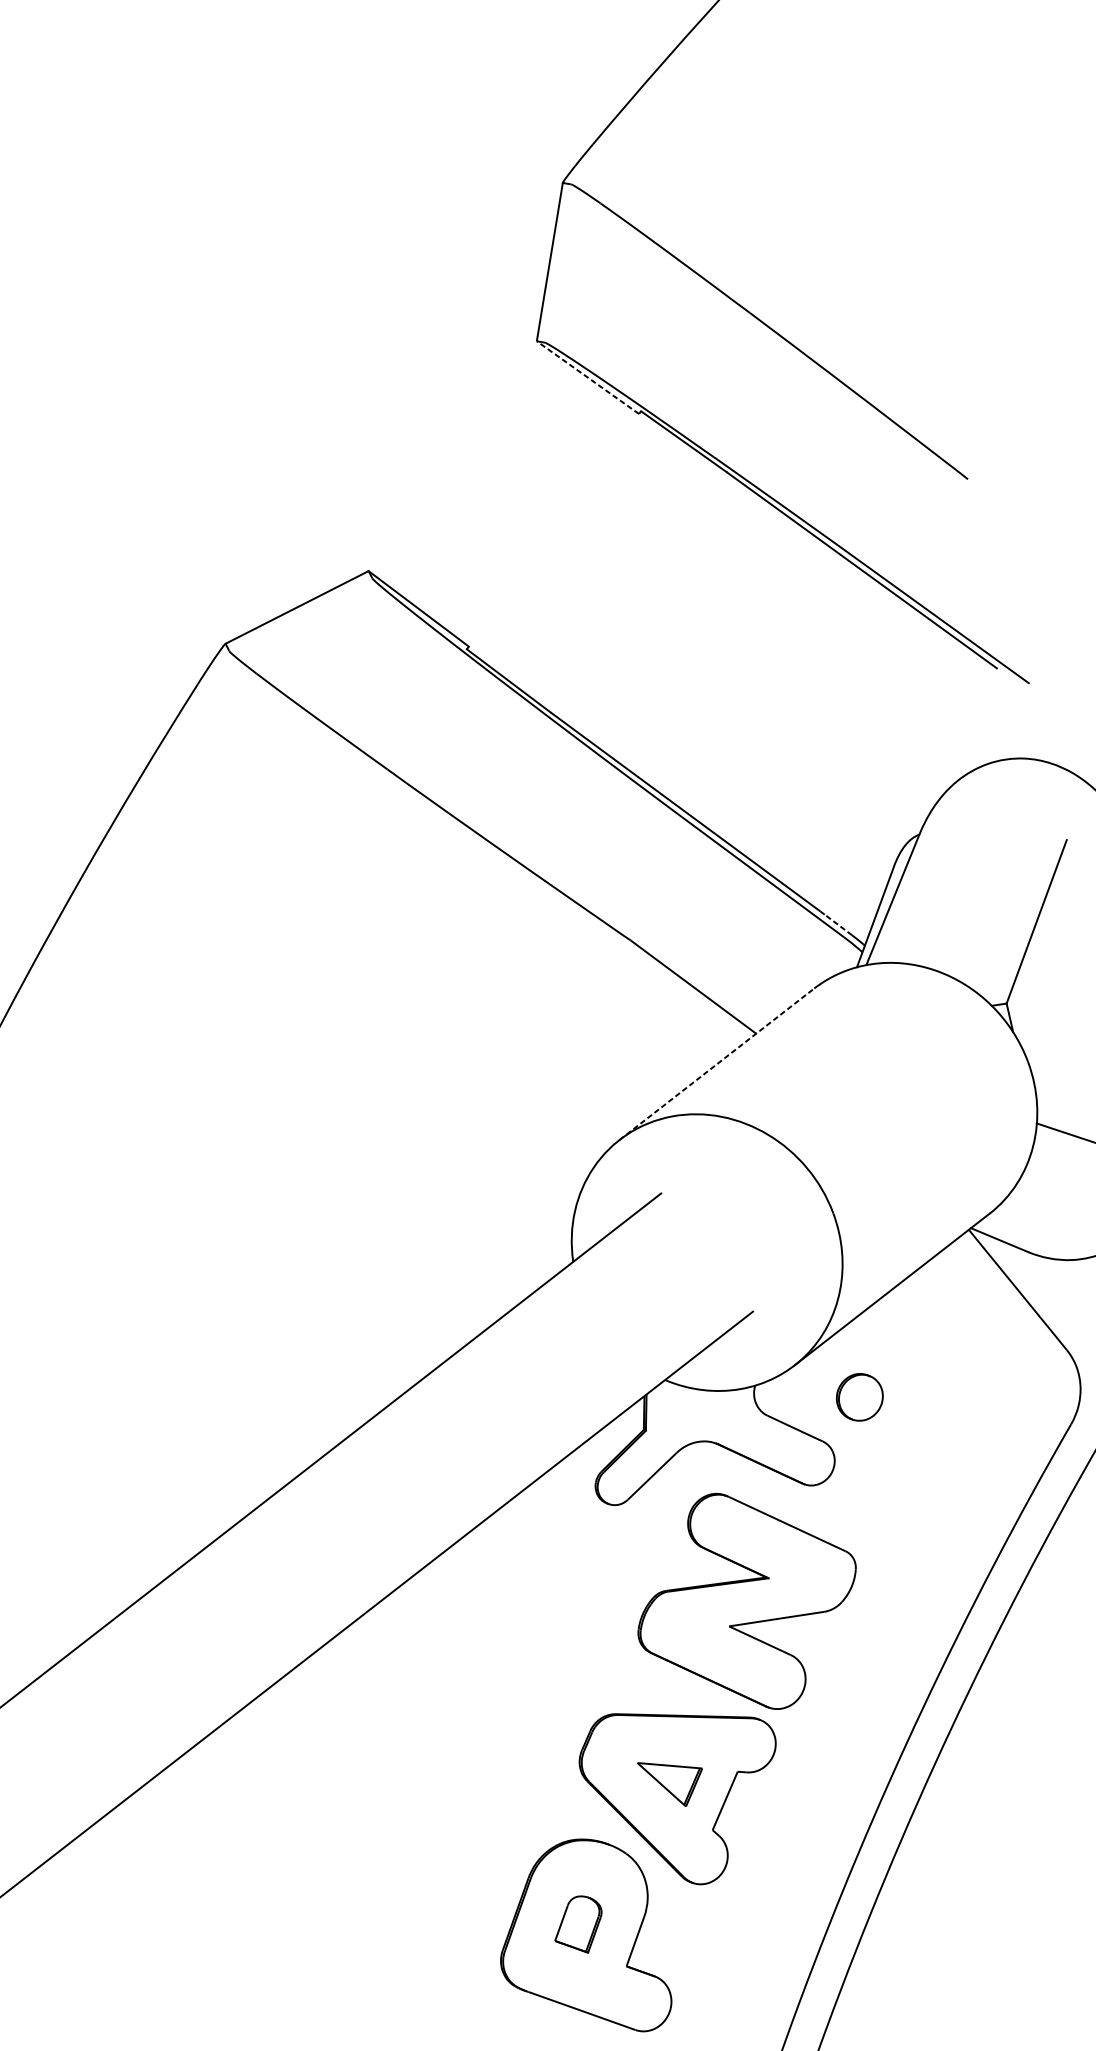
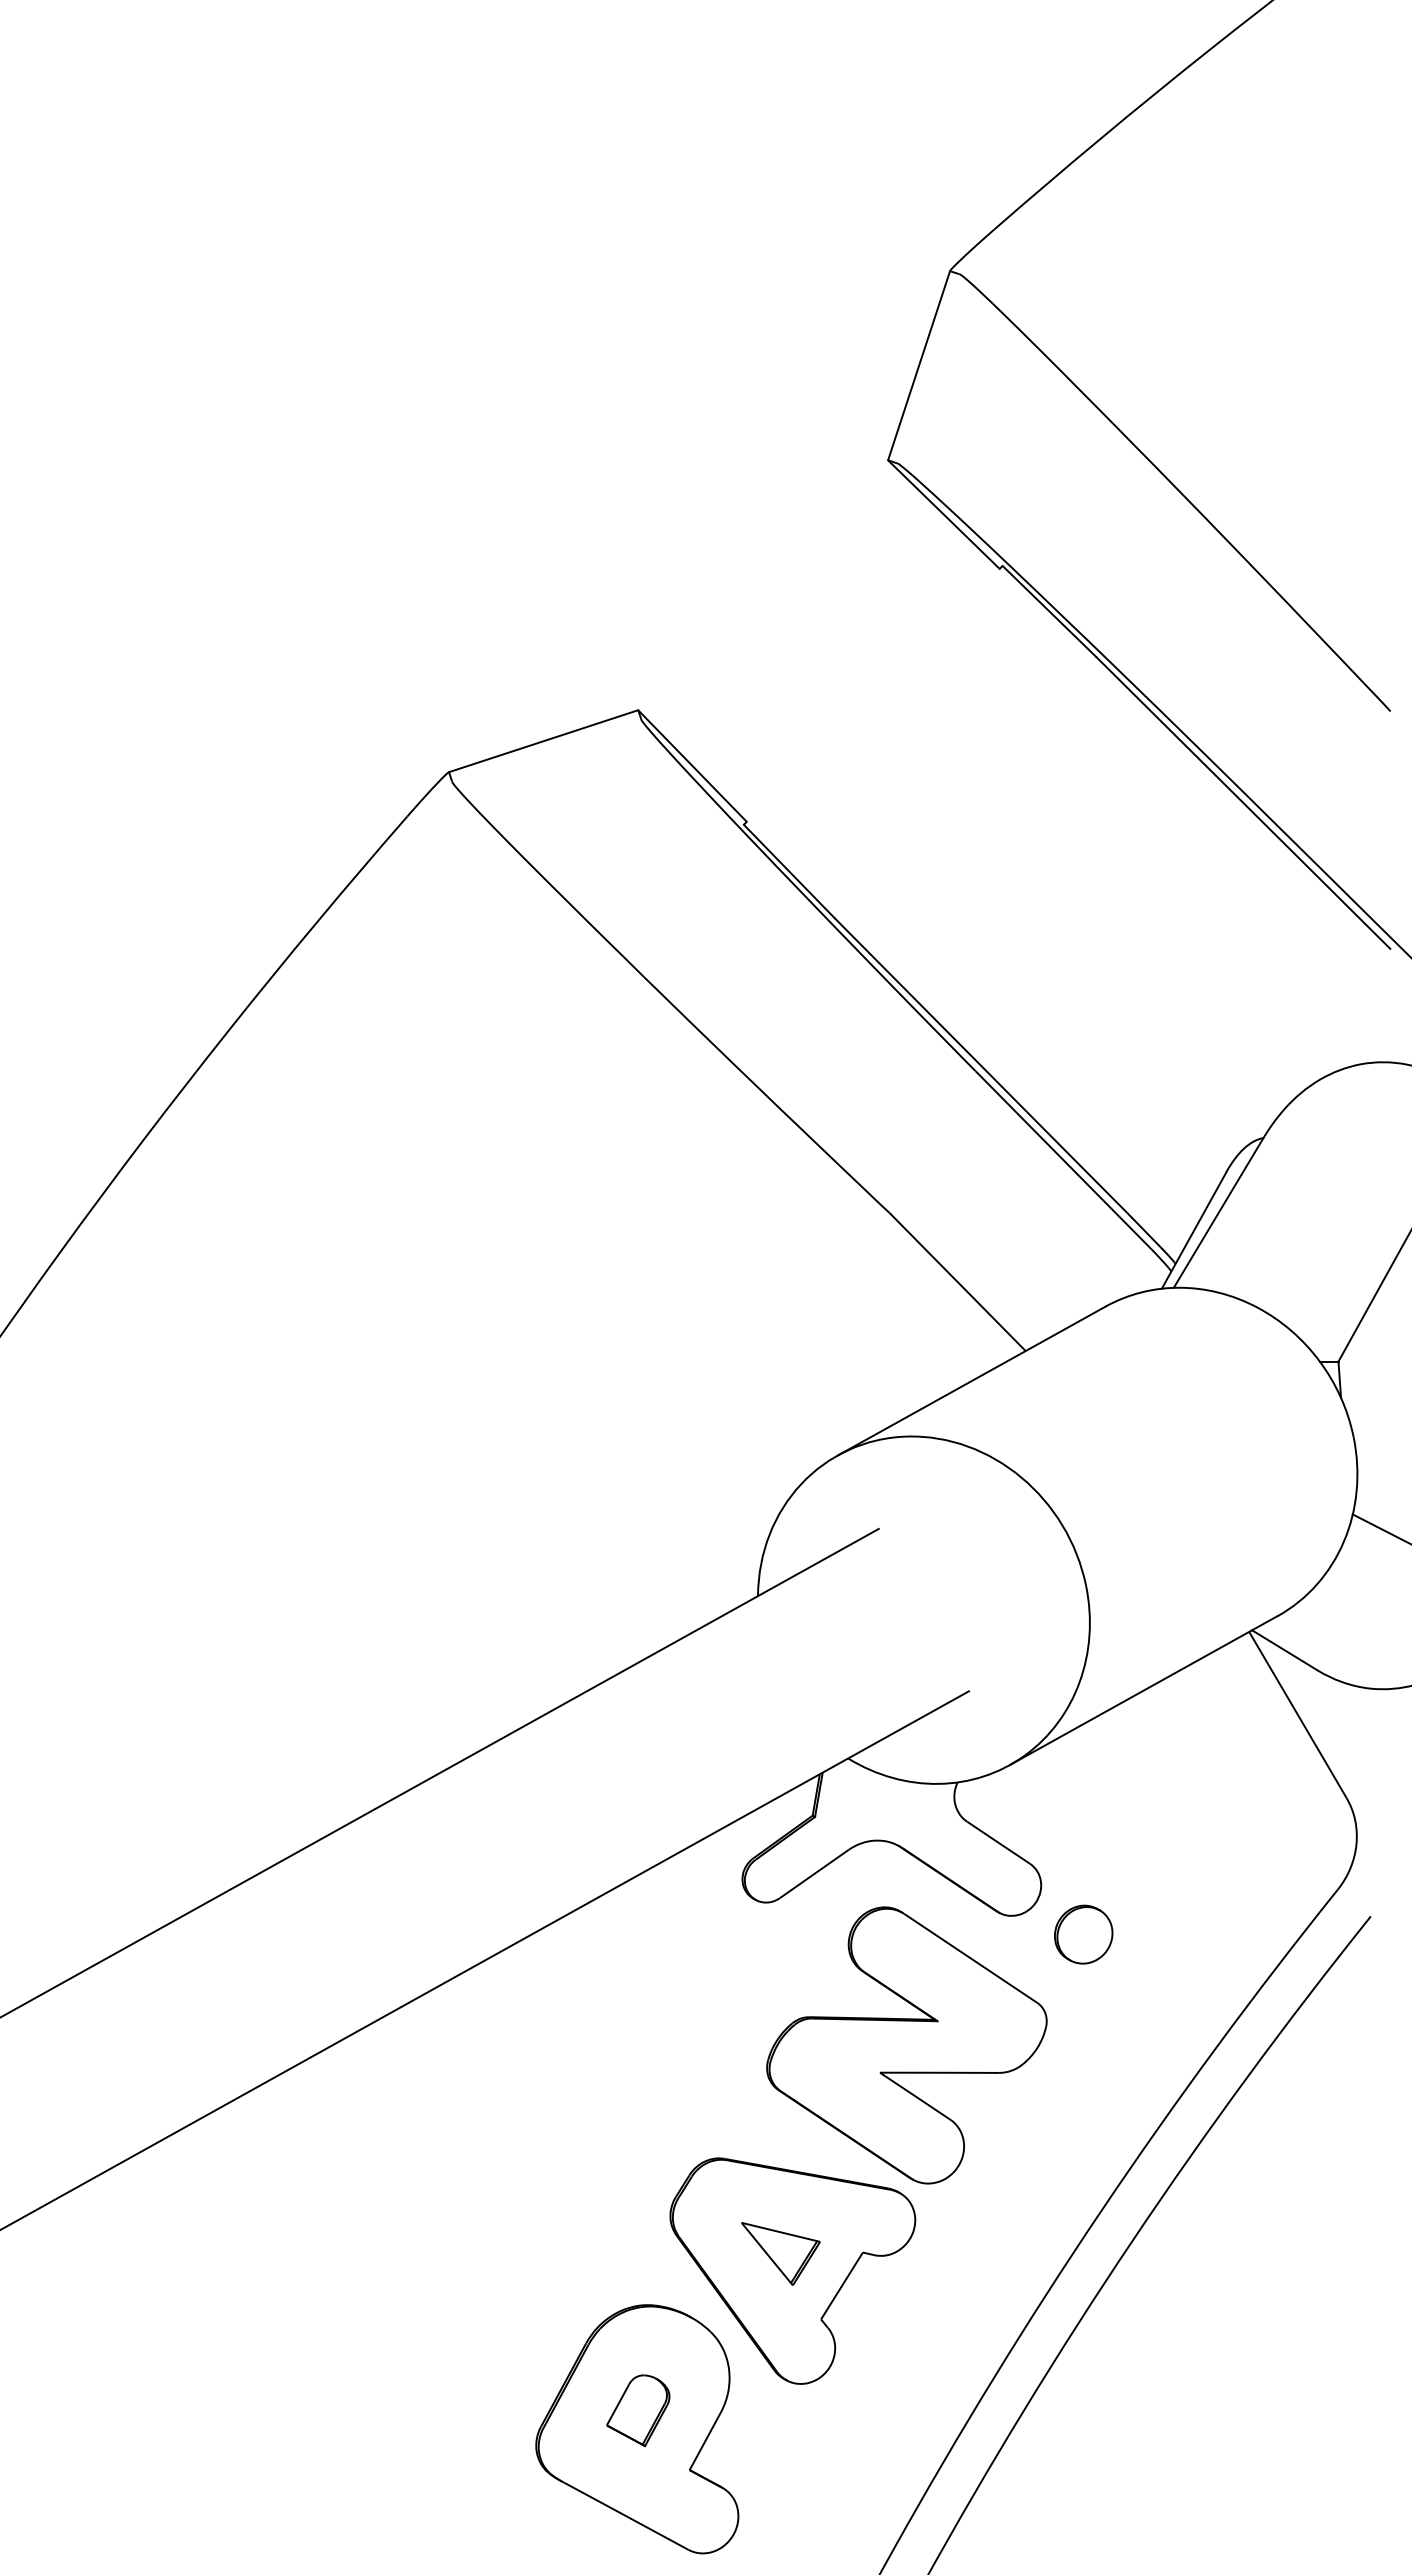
line: (587, 377) -> (943, 514), dashed -> solid
line: (837, 924) -> (1146, 1232), dashed -> solid
line: (717, 1063) -> (972, 1380), dashed -> solid
part: (859, 1397) -> (1083, 1934), moved

